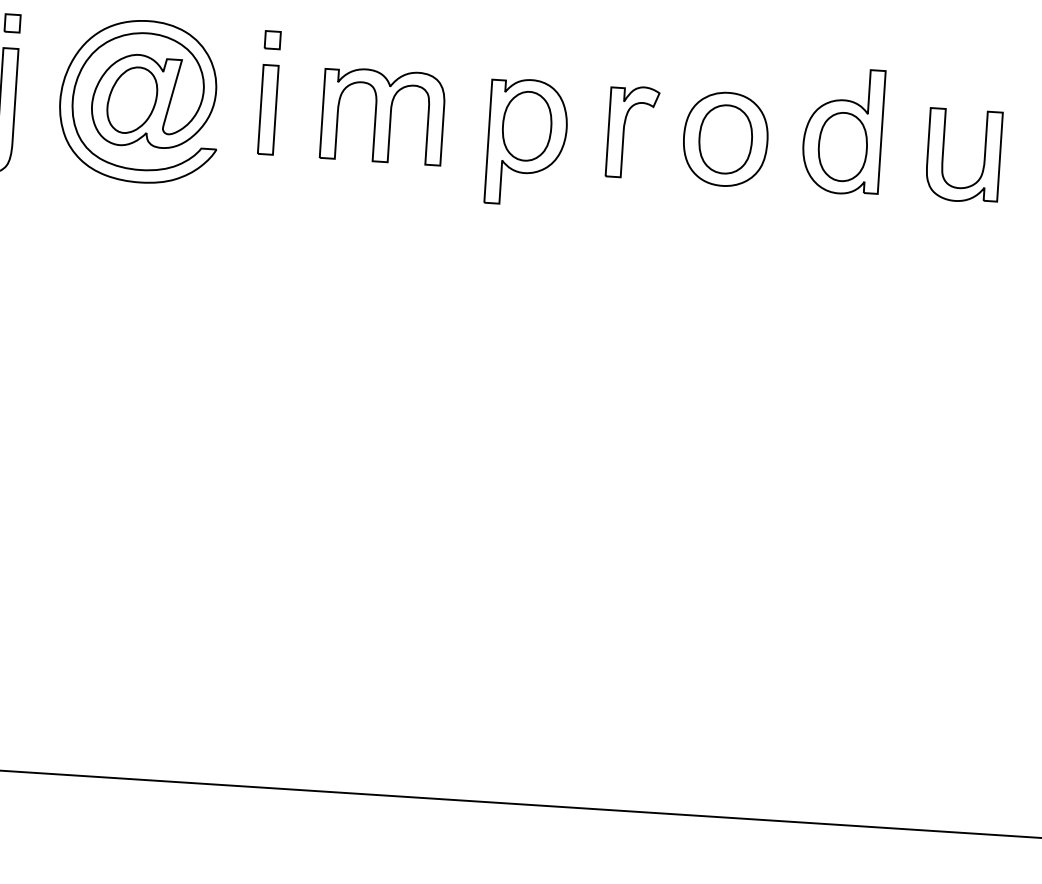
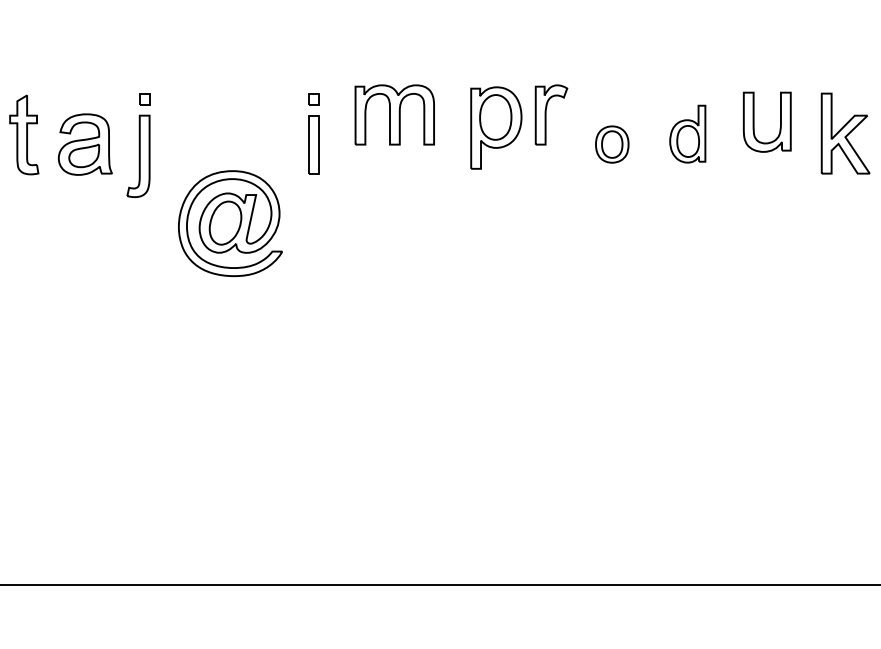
part: (139, 101) -> (230, 223), moved
part: (382, 115) -> (394, 114), moved
part: (842, 129) -> (687, 133), size x0.7
part: (632, 131) -> (551, 114), moved
part: (726, 139) -> (612, 144), size x0.6
part: (527, 141) -> (496, 127), moved
part: (944, 153) -> (754, 121), moved

